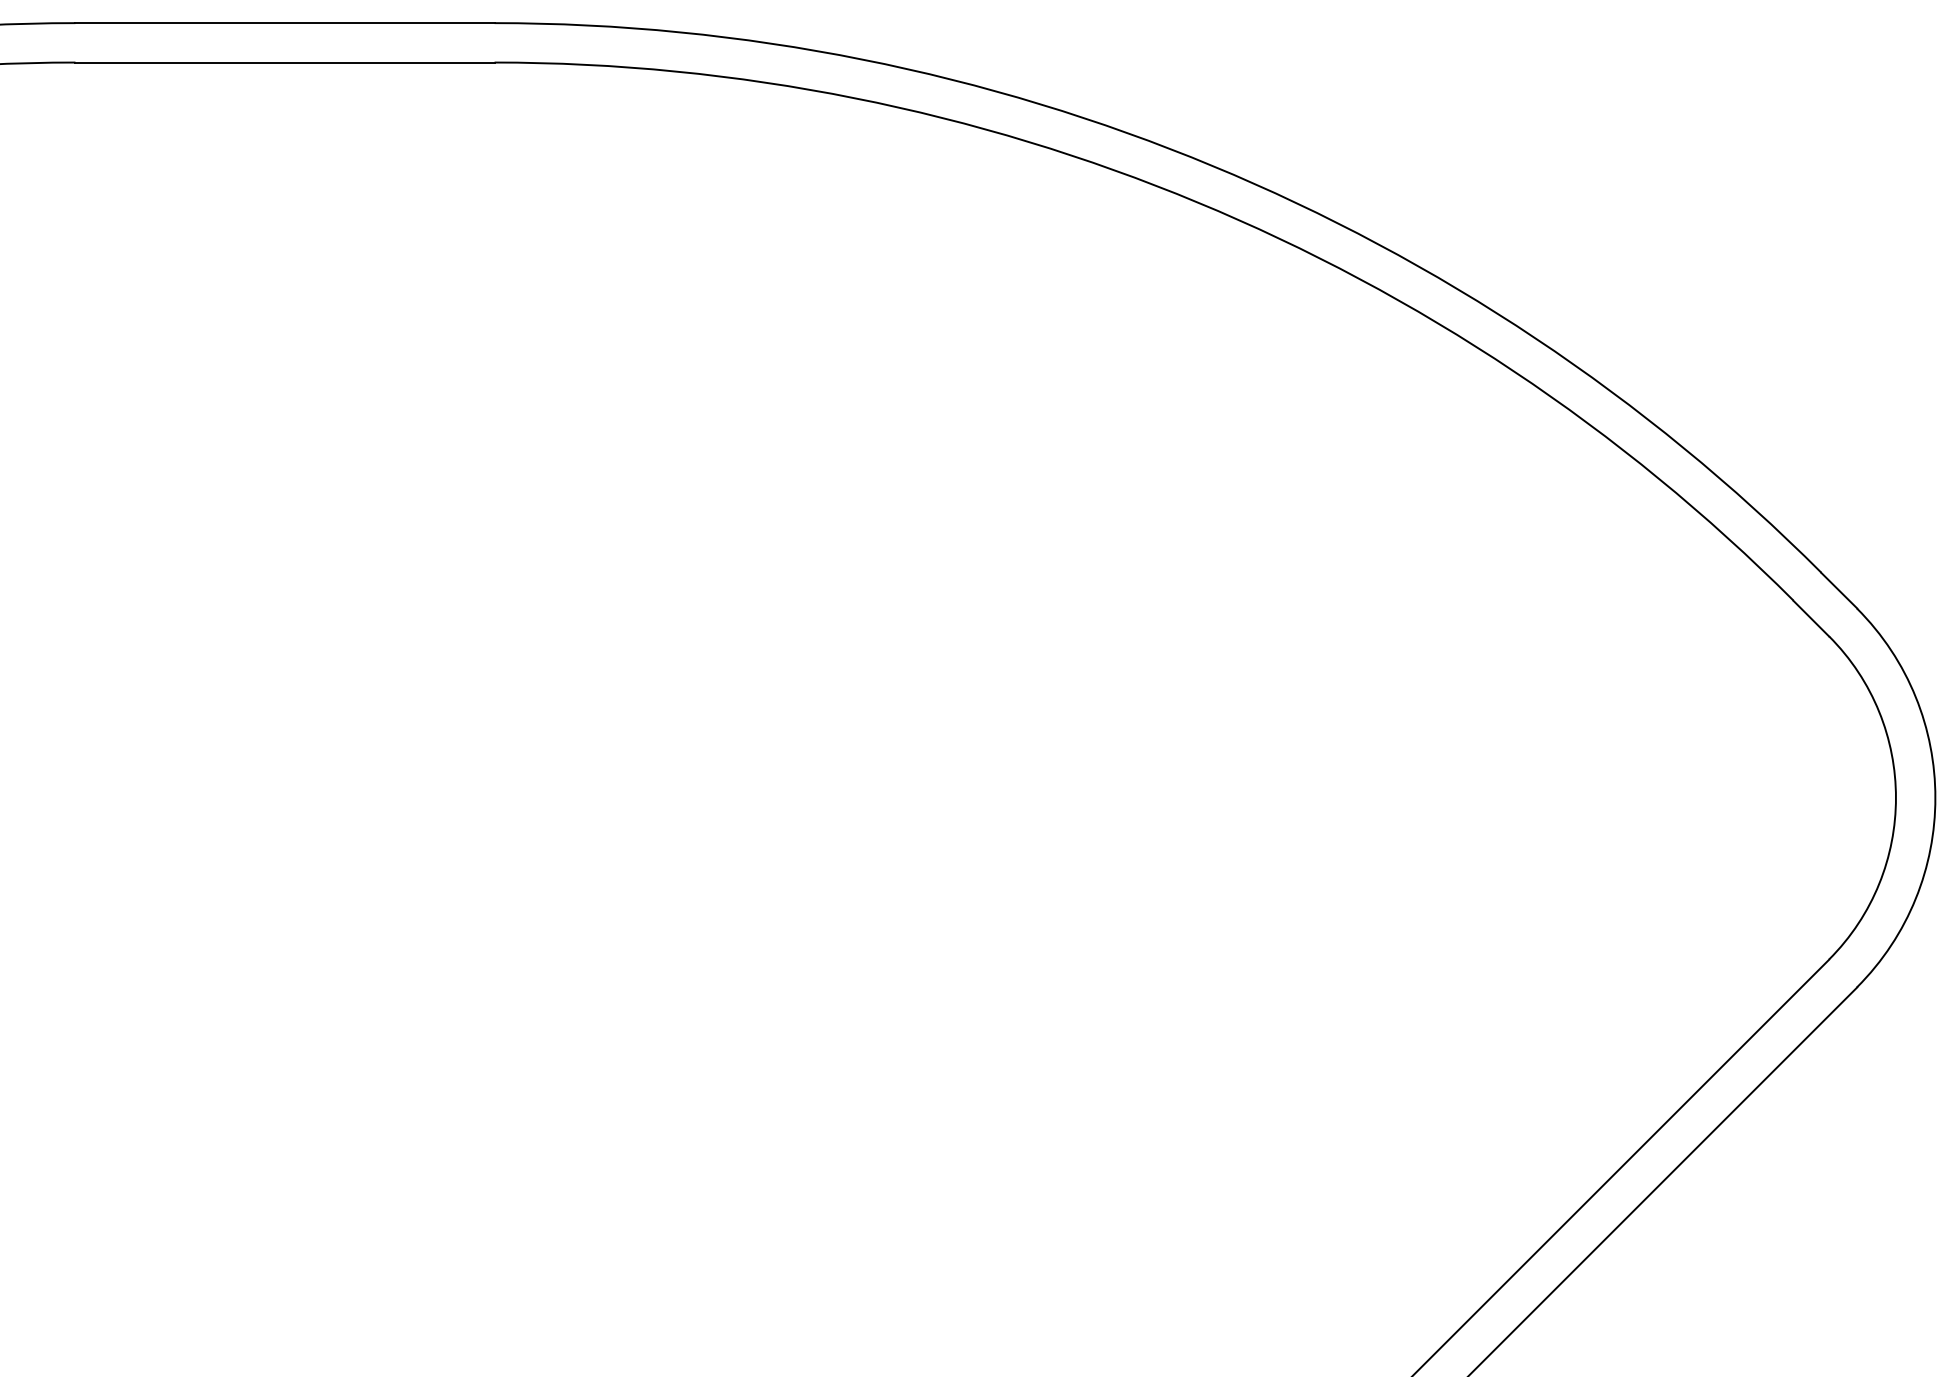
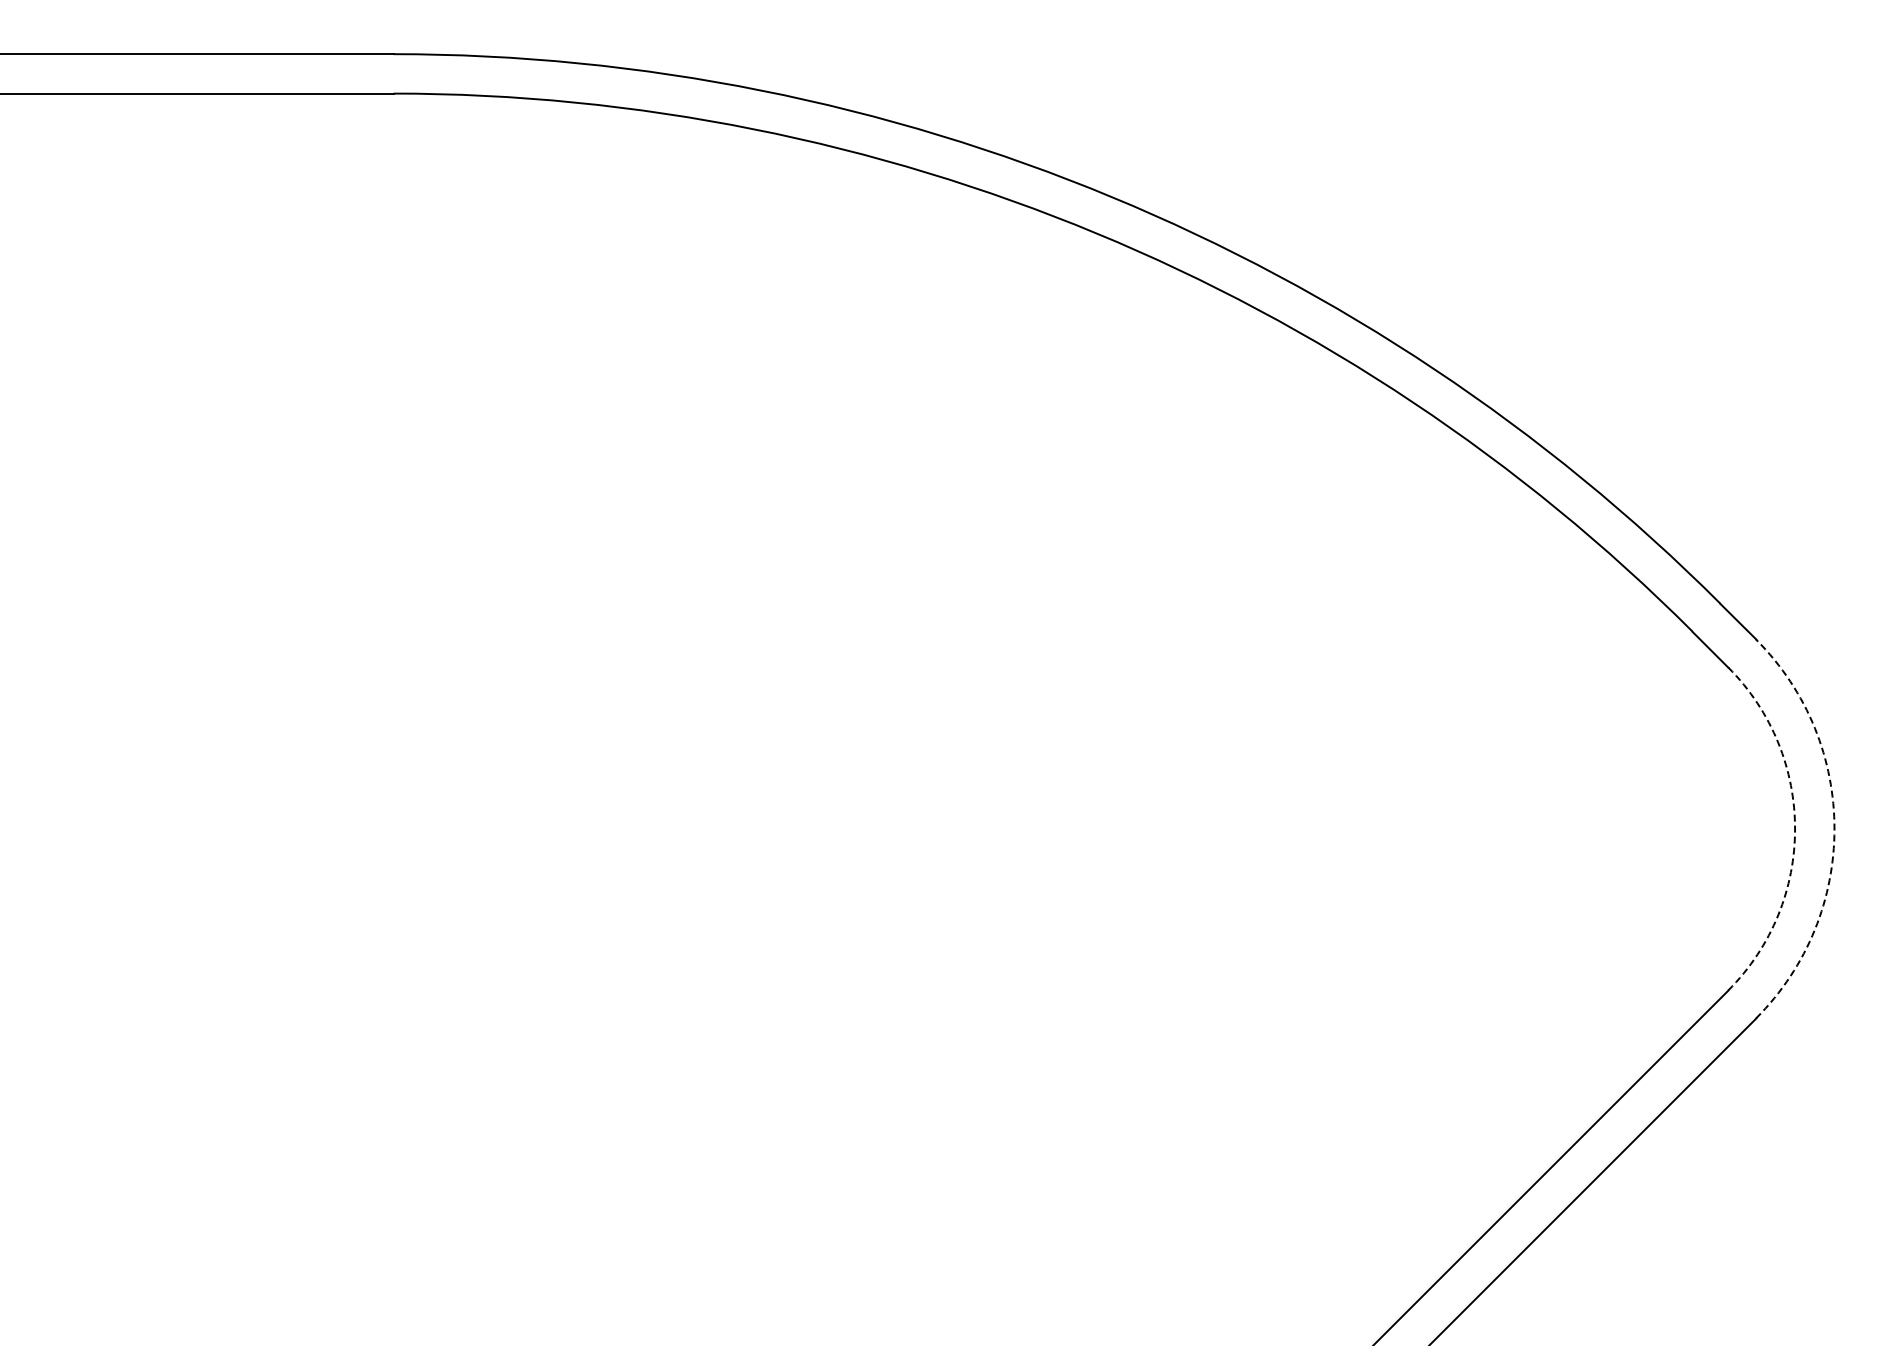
arc: (1895, 797) -> (1794, 828), solid -> dashed
arc: (1935, 797) -> (1834, 828), solid -> dashed

